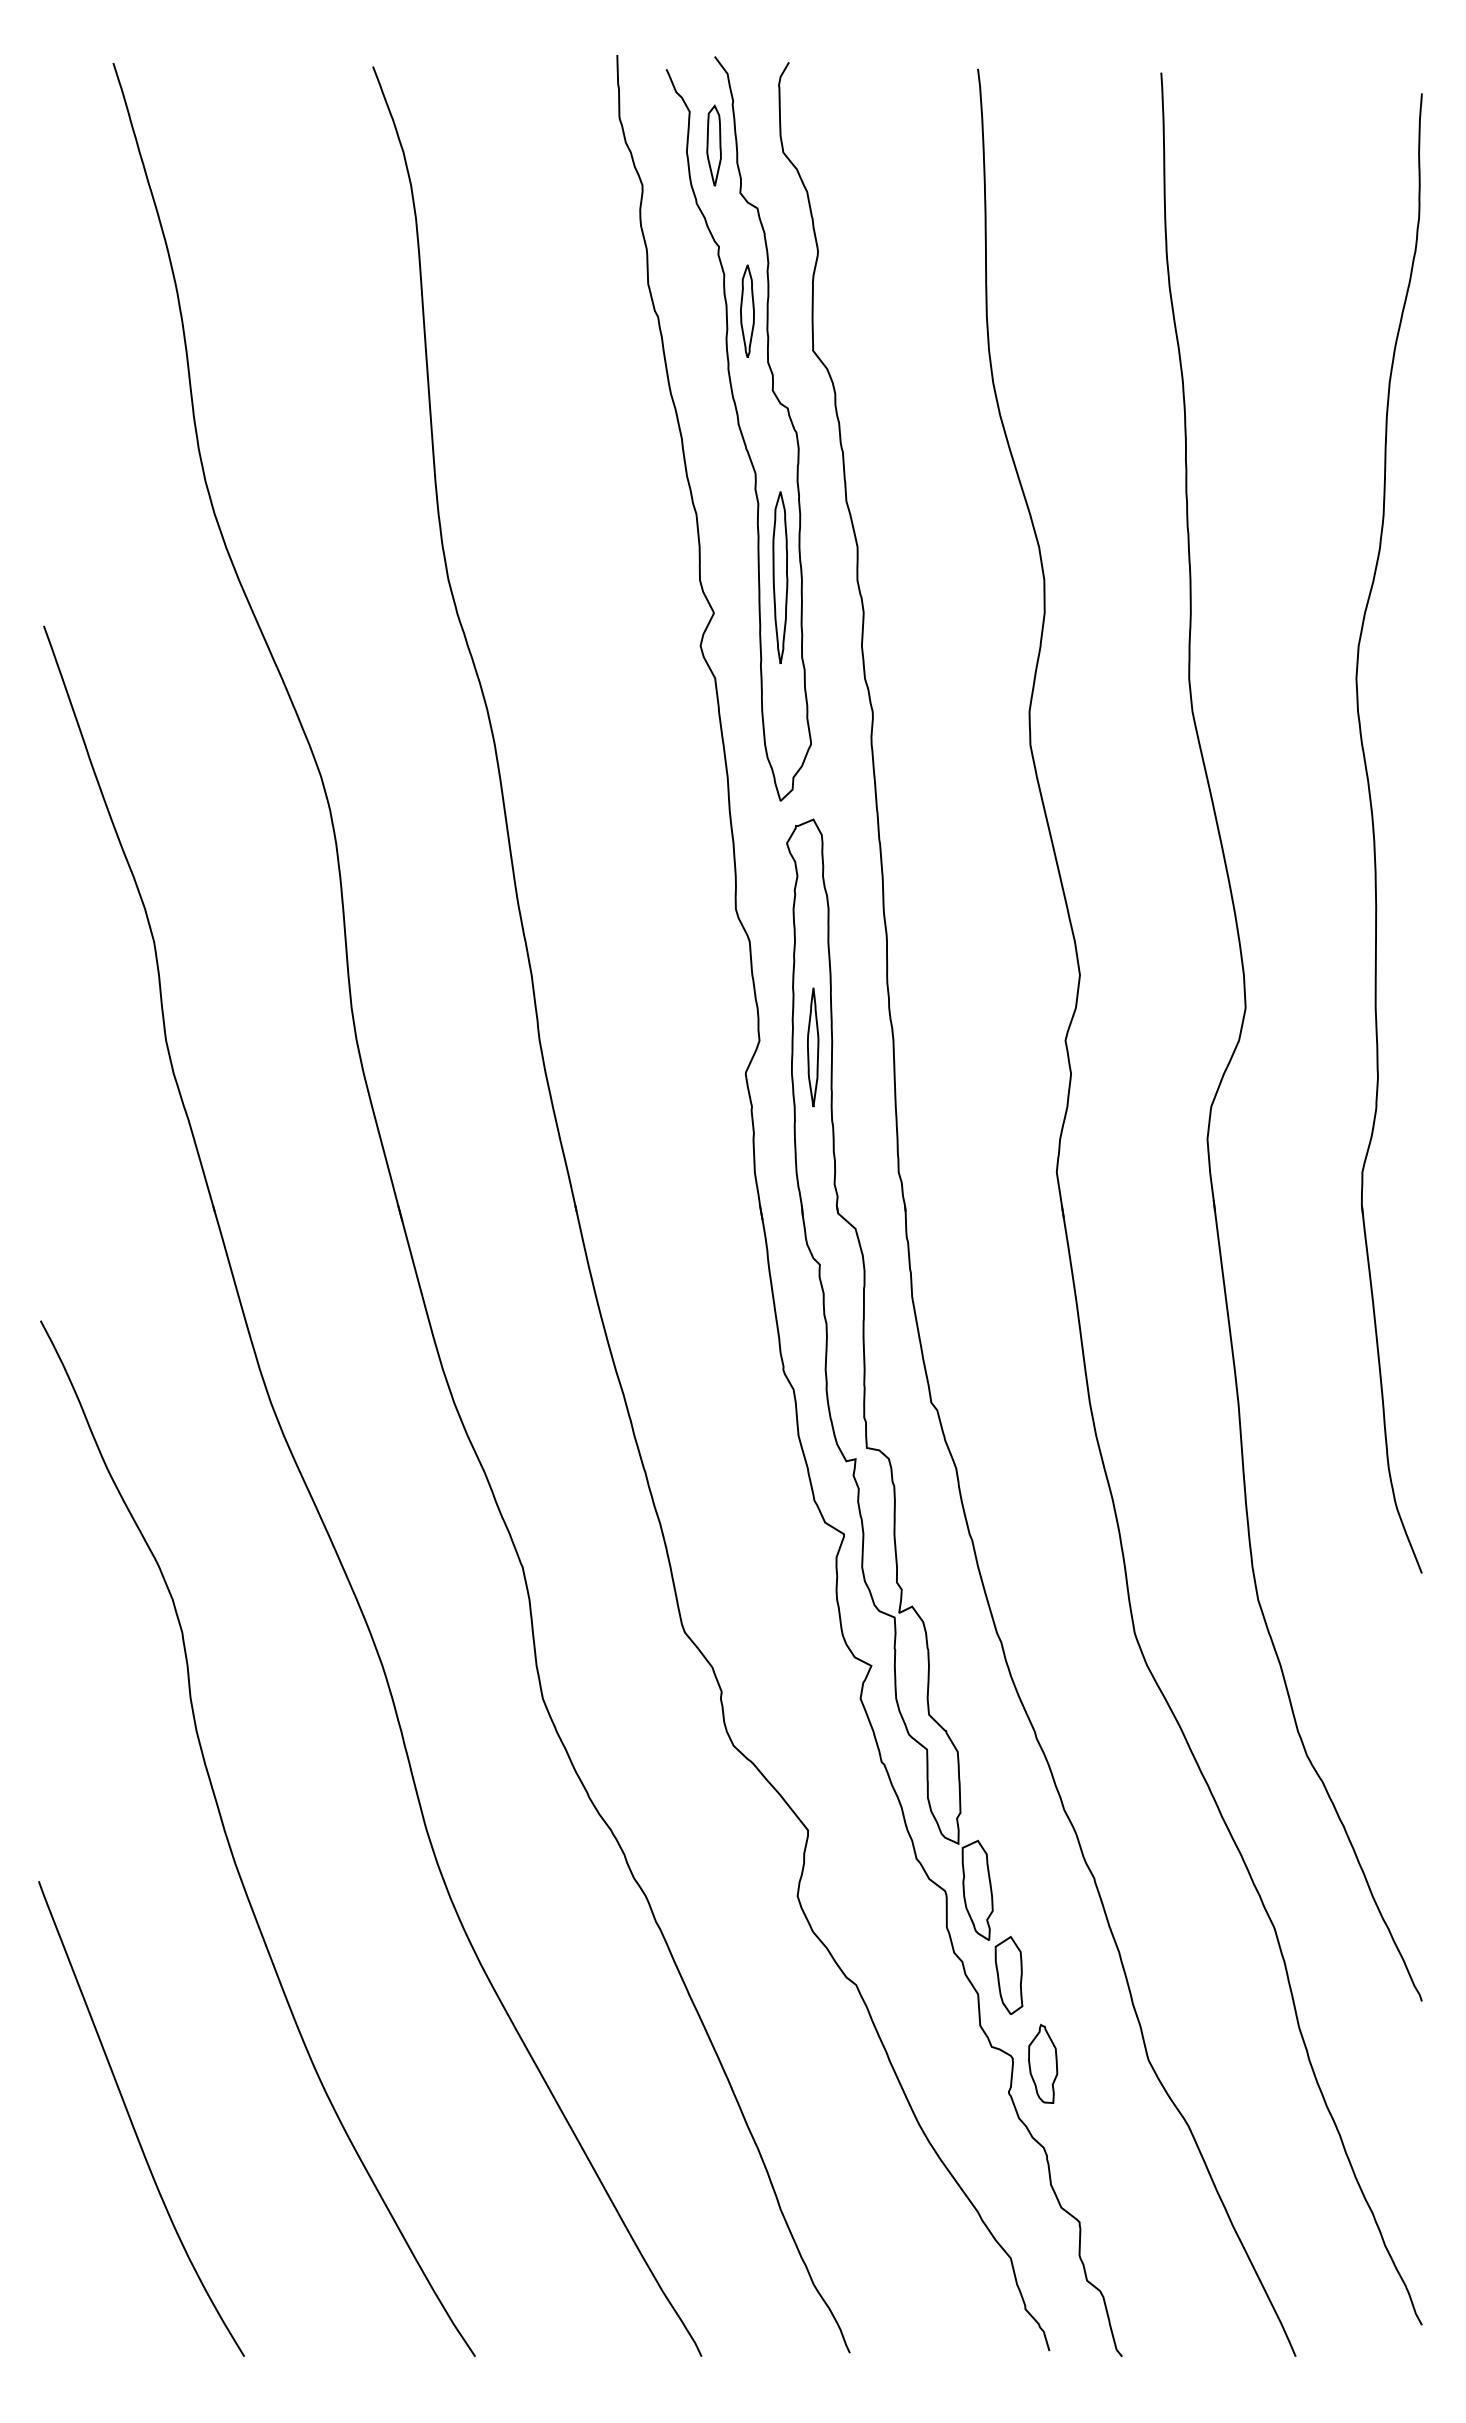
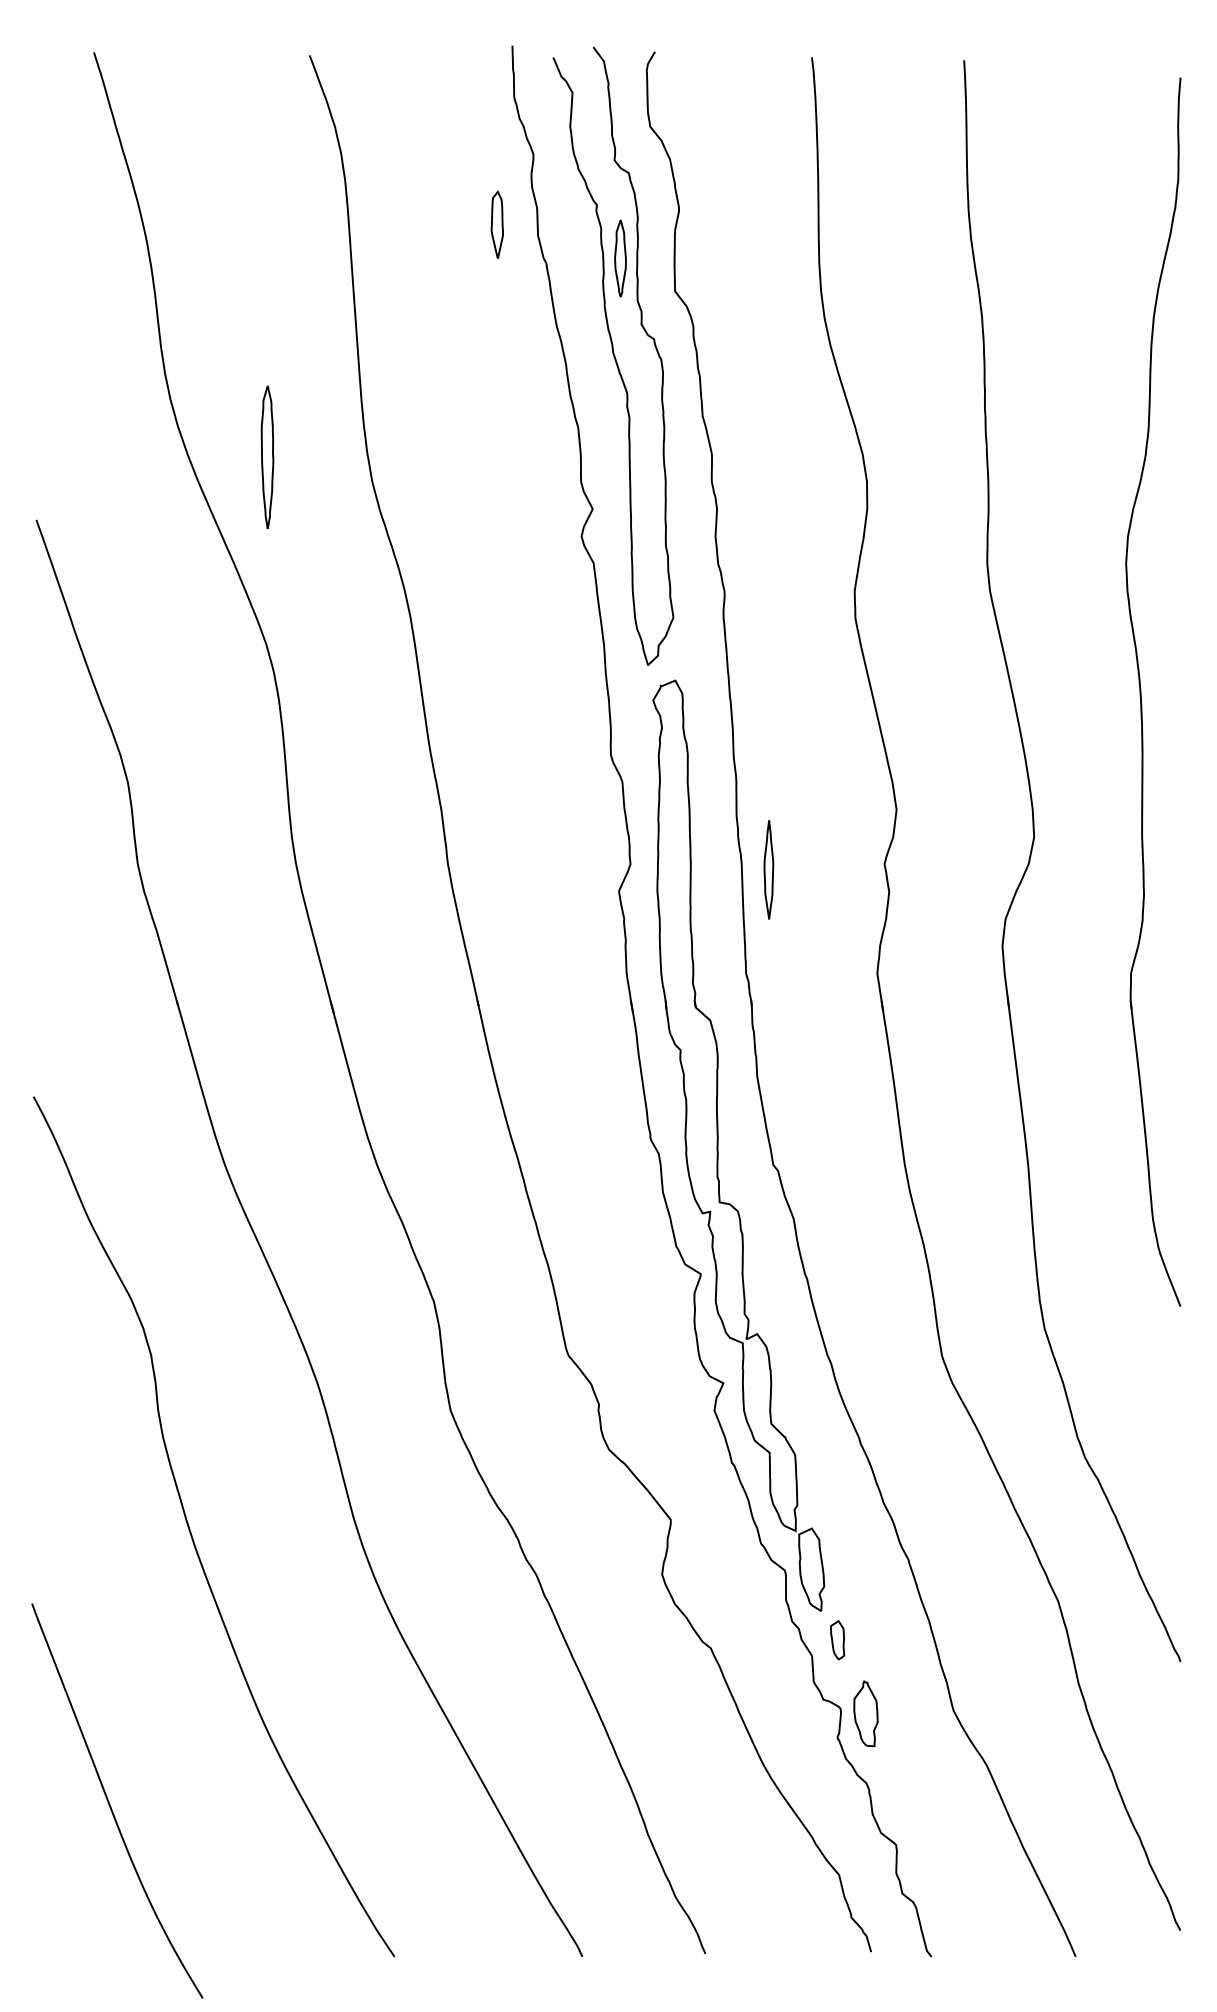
part: (713, 145) -> (496, 224), moved
part: (780, 577) -> (267, 457), moved
part: (813, 1047) -> (769, 869), moved
part: (1008, 1975) -> (837, 1640), size x0.6
curve: (132, 2121) -> (109, 1803), moved

